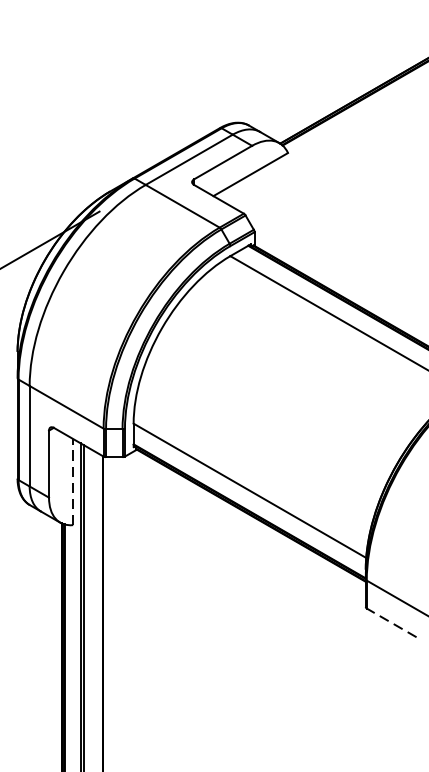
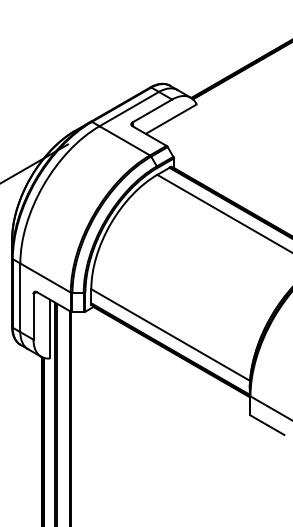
line: (73, 481) -> (50, 328), dashed -> solid
line: (391, 623) -> (267, 425), dashed -> solid

